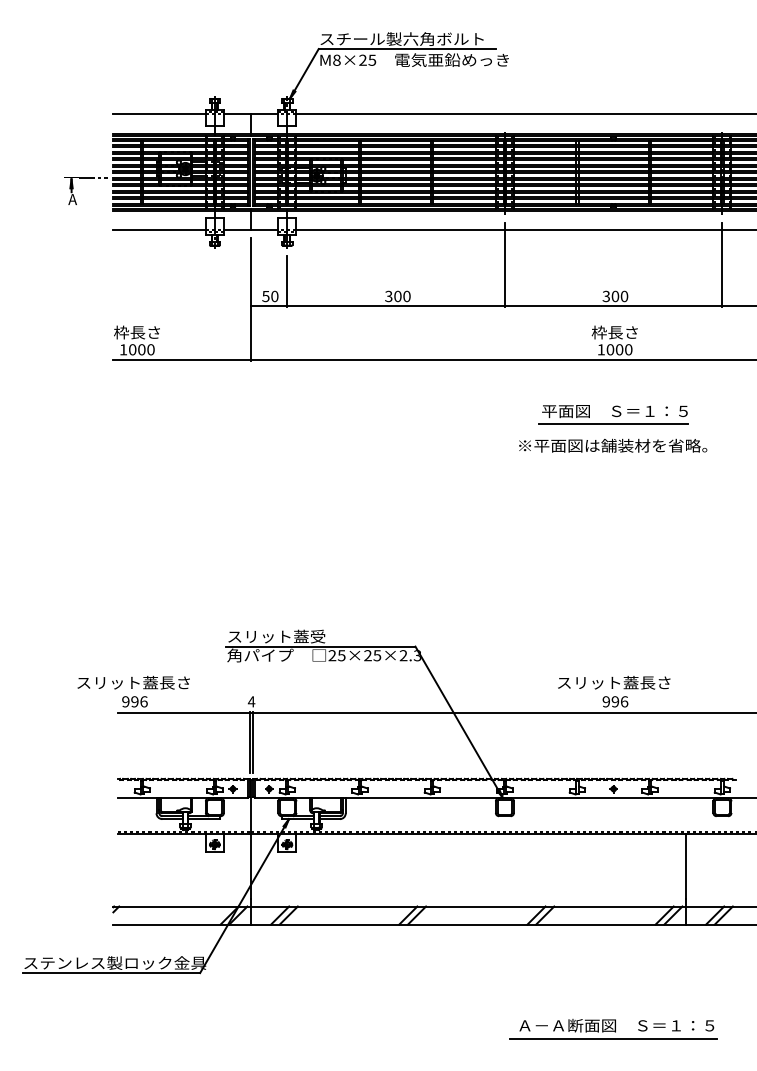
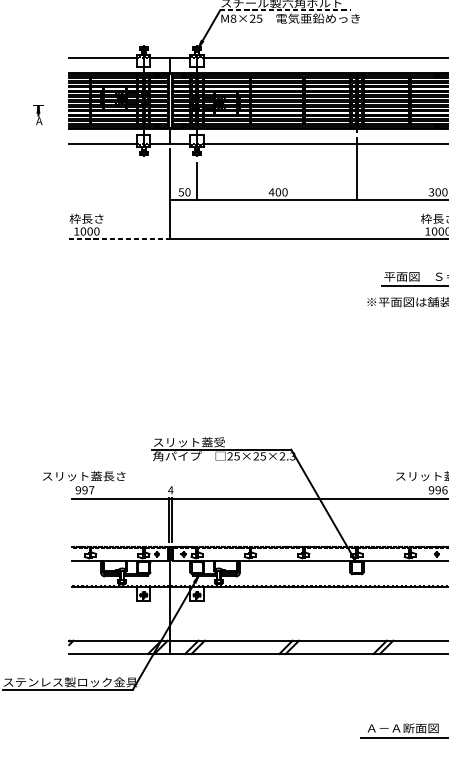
line: (407, 49) -> (285, 10), solid -> dashed
line: (93, 177) -> (54, 104), removed
text: (388, 296) -> (271, 192), 300 -> 400
line: (182, 359) -> (120, 238), solid -> dashed
text: (143, 701) -> (91, 490), 996 -> 997

